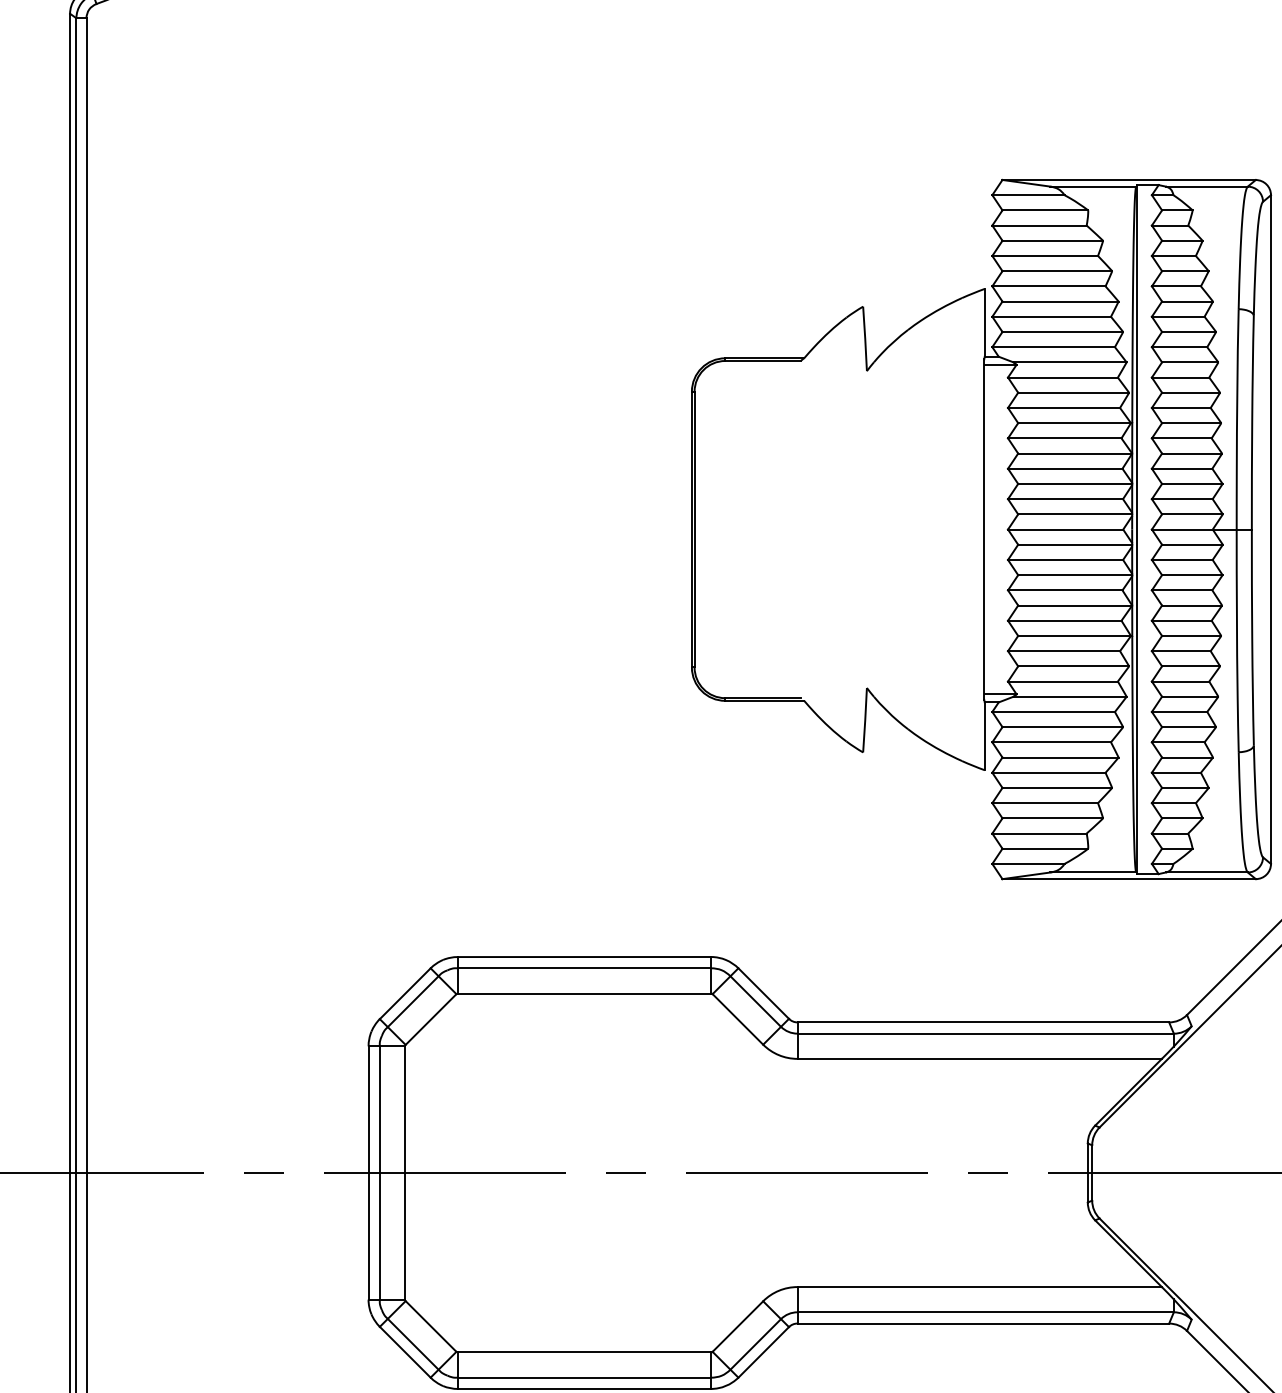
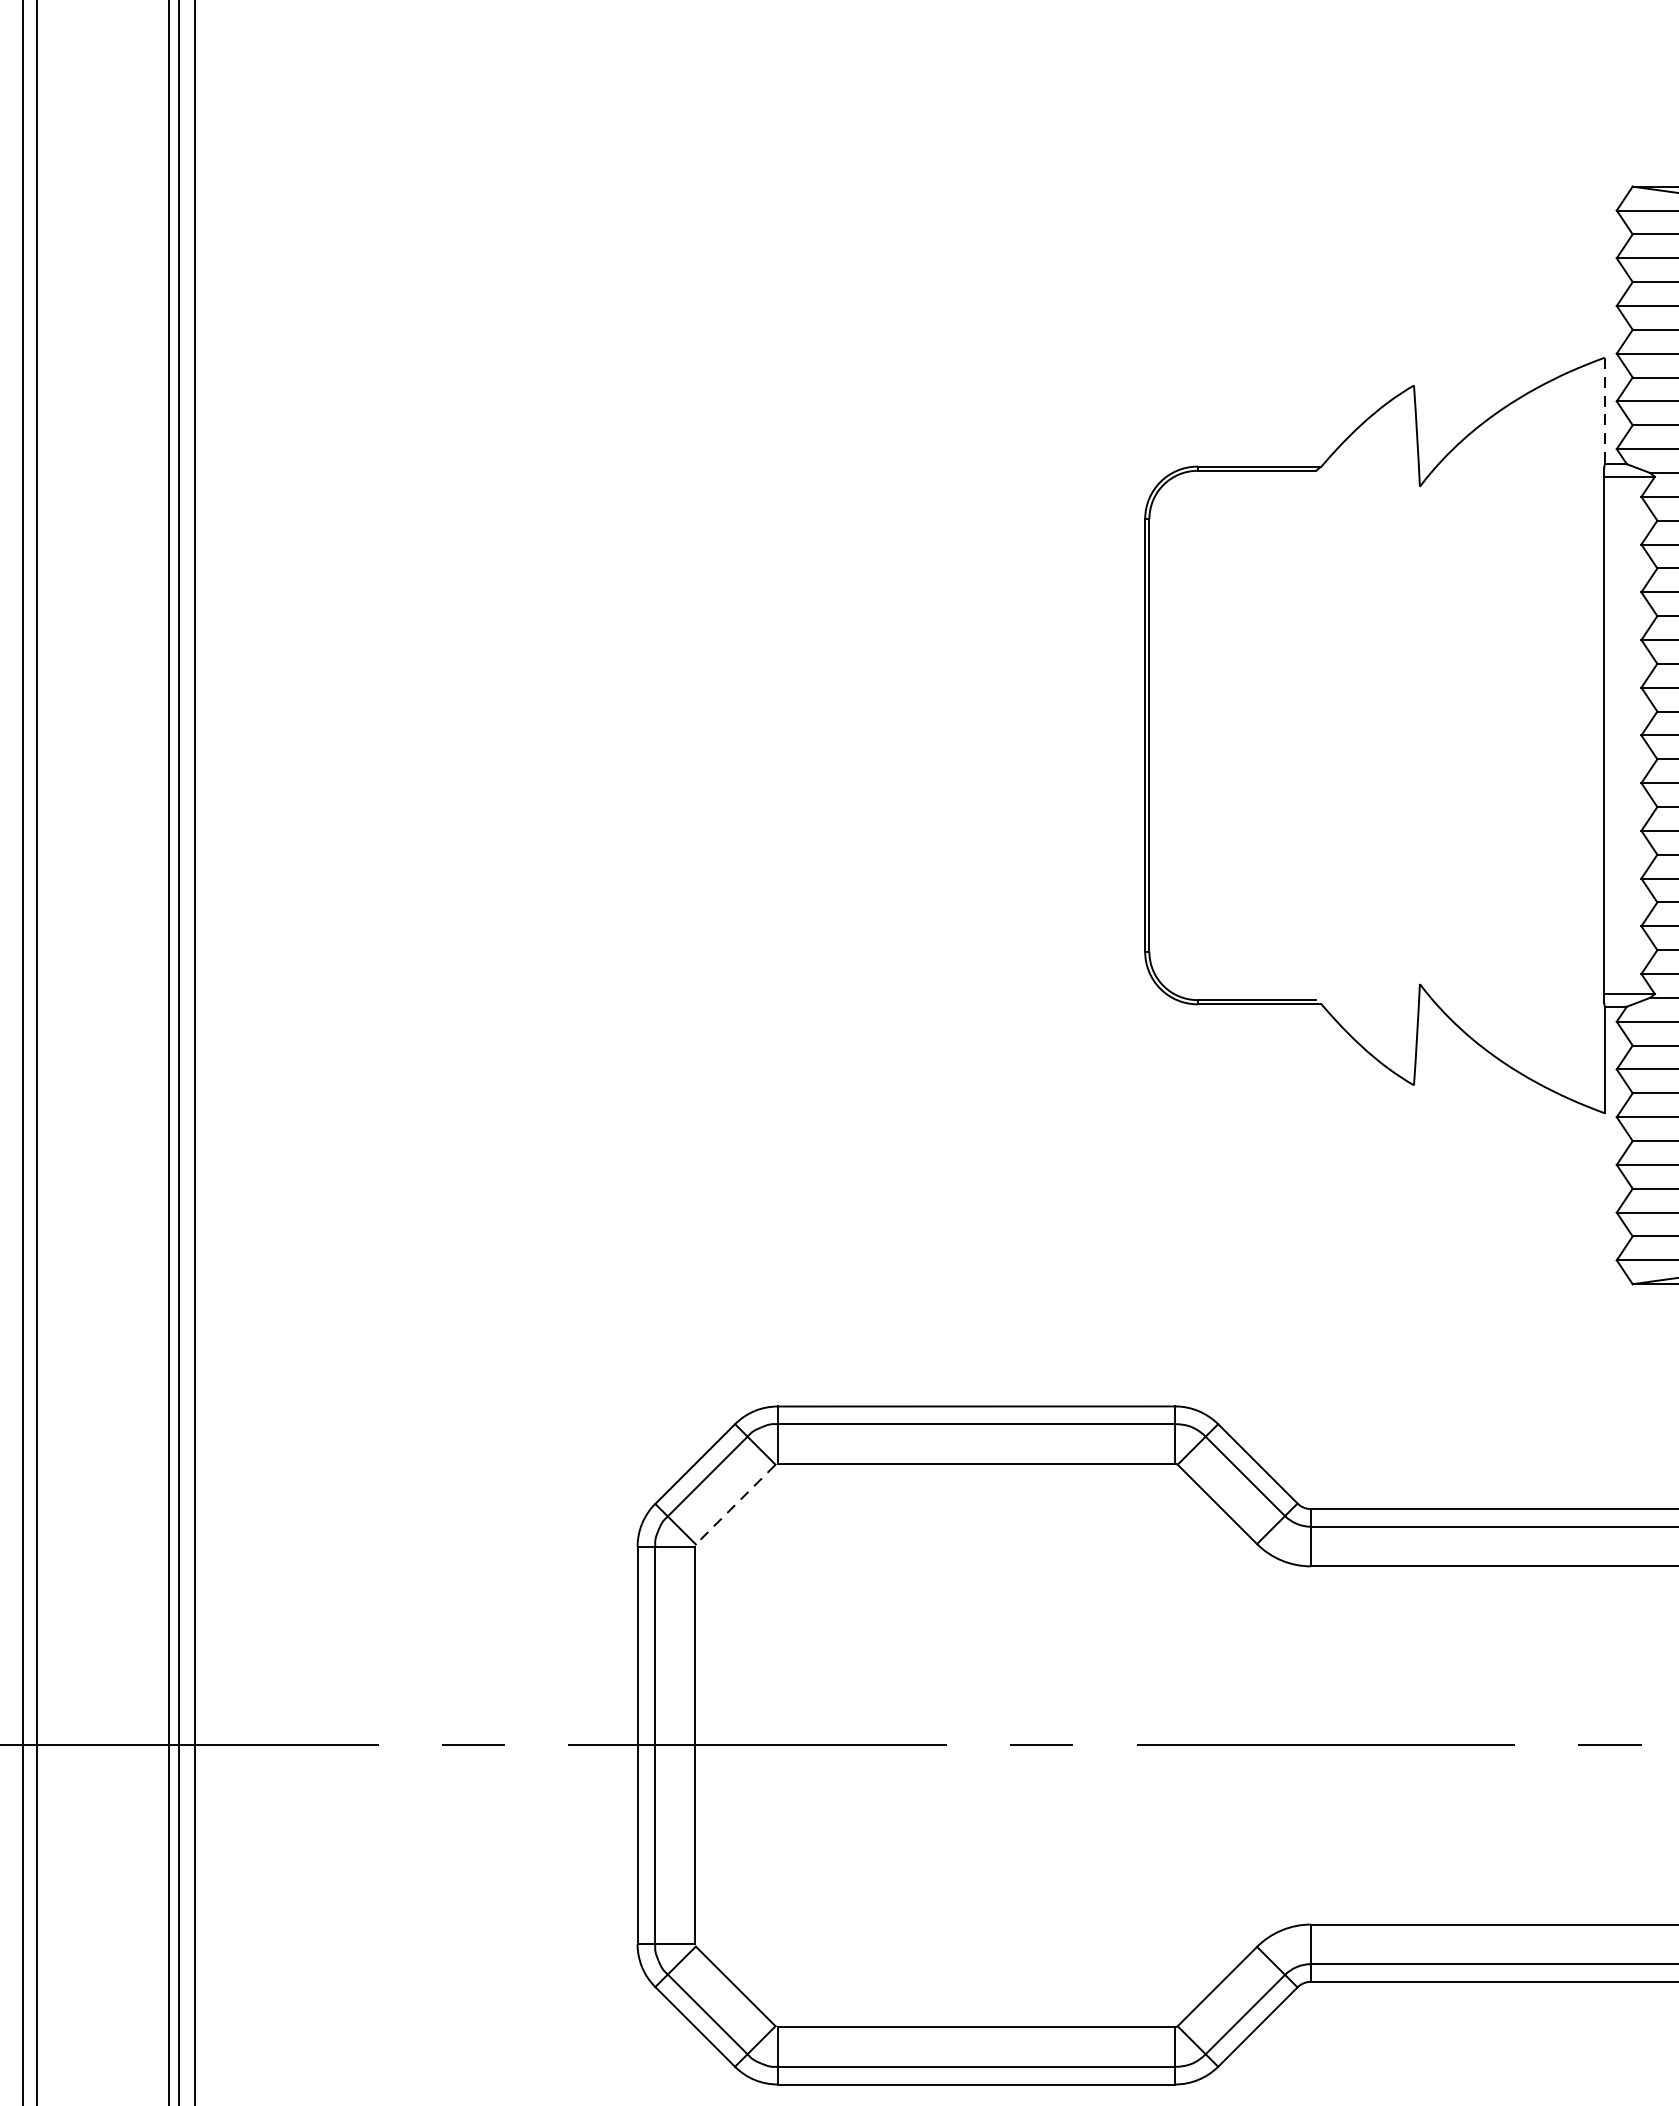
line: (984, 322) -> (1604, 410), solid -> dashed
line: (431, 1019) -> (736, 1504), solid -> dashed

